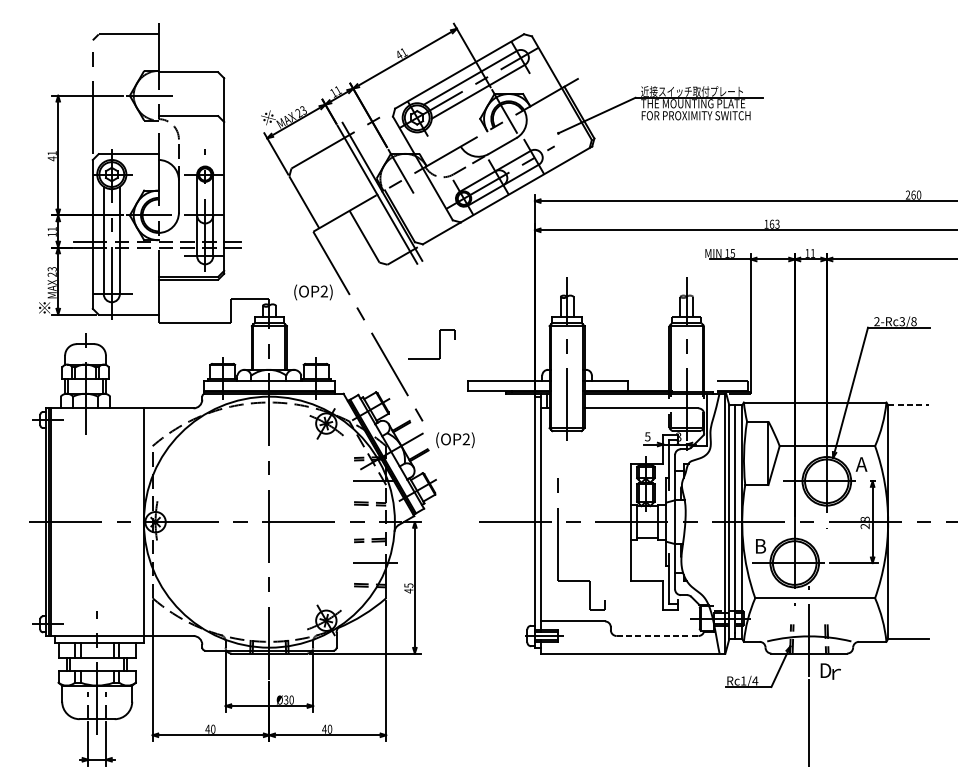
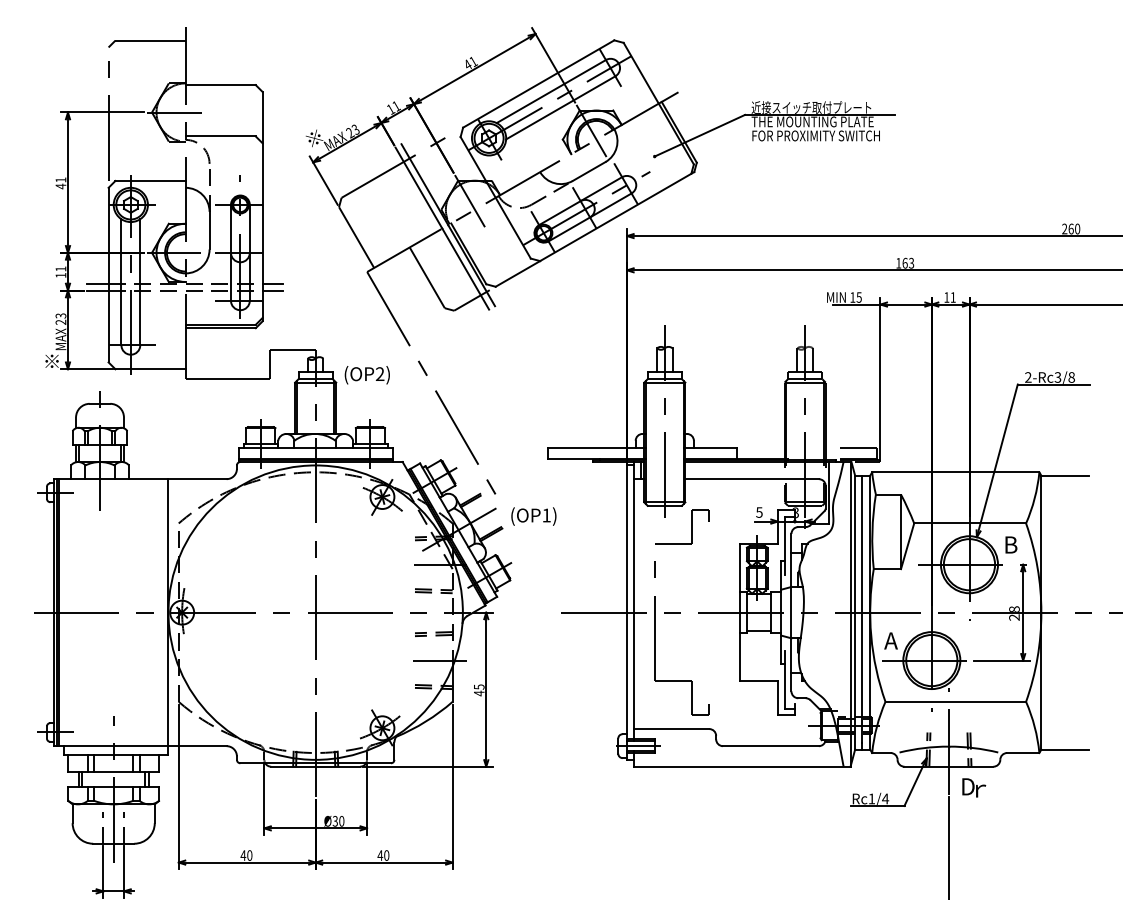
text: (312, 292) -> (366, 375), moved
part: (439, 343) -> (691, 526), moved
line: (908, 405) -> (1065, 475), dashed -> solid
text: (466, 439) -> (546, 515), (OP2) -> (OP1)
text: (861, 464) -> (1010, 544), A -> B
text: (760, 545) -> (891, 640), B -> A
line: (657, 636) -> (770, 746), dashed -> solid

